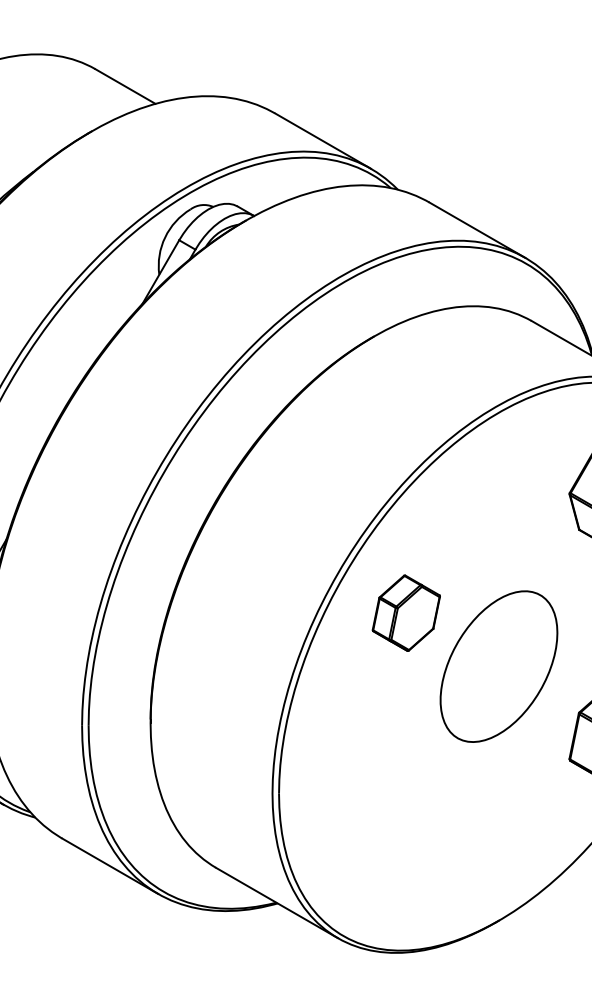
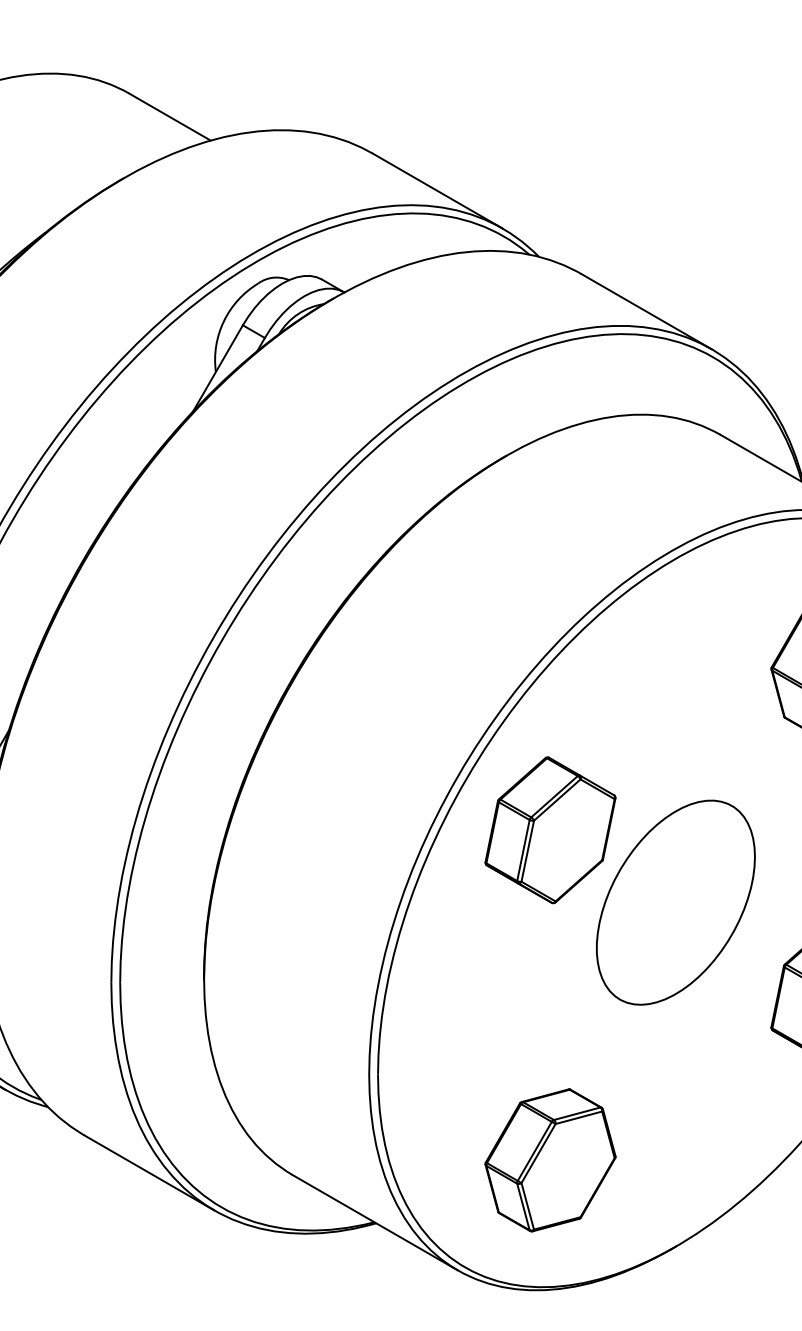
part: (406, 613) -> (550, 830), size x1.43
part: (406, 857) -> (550, 1160), added

